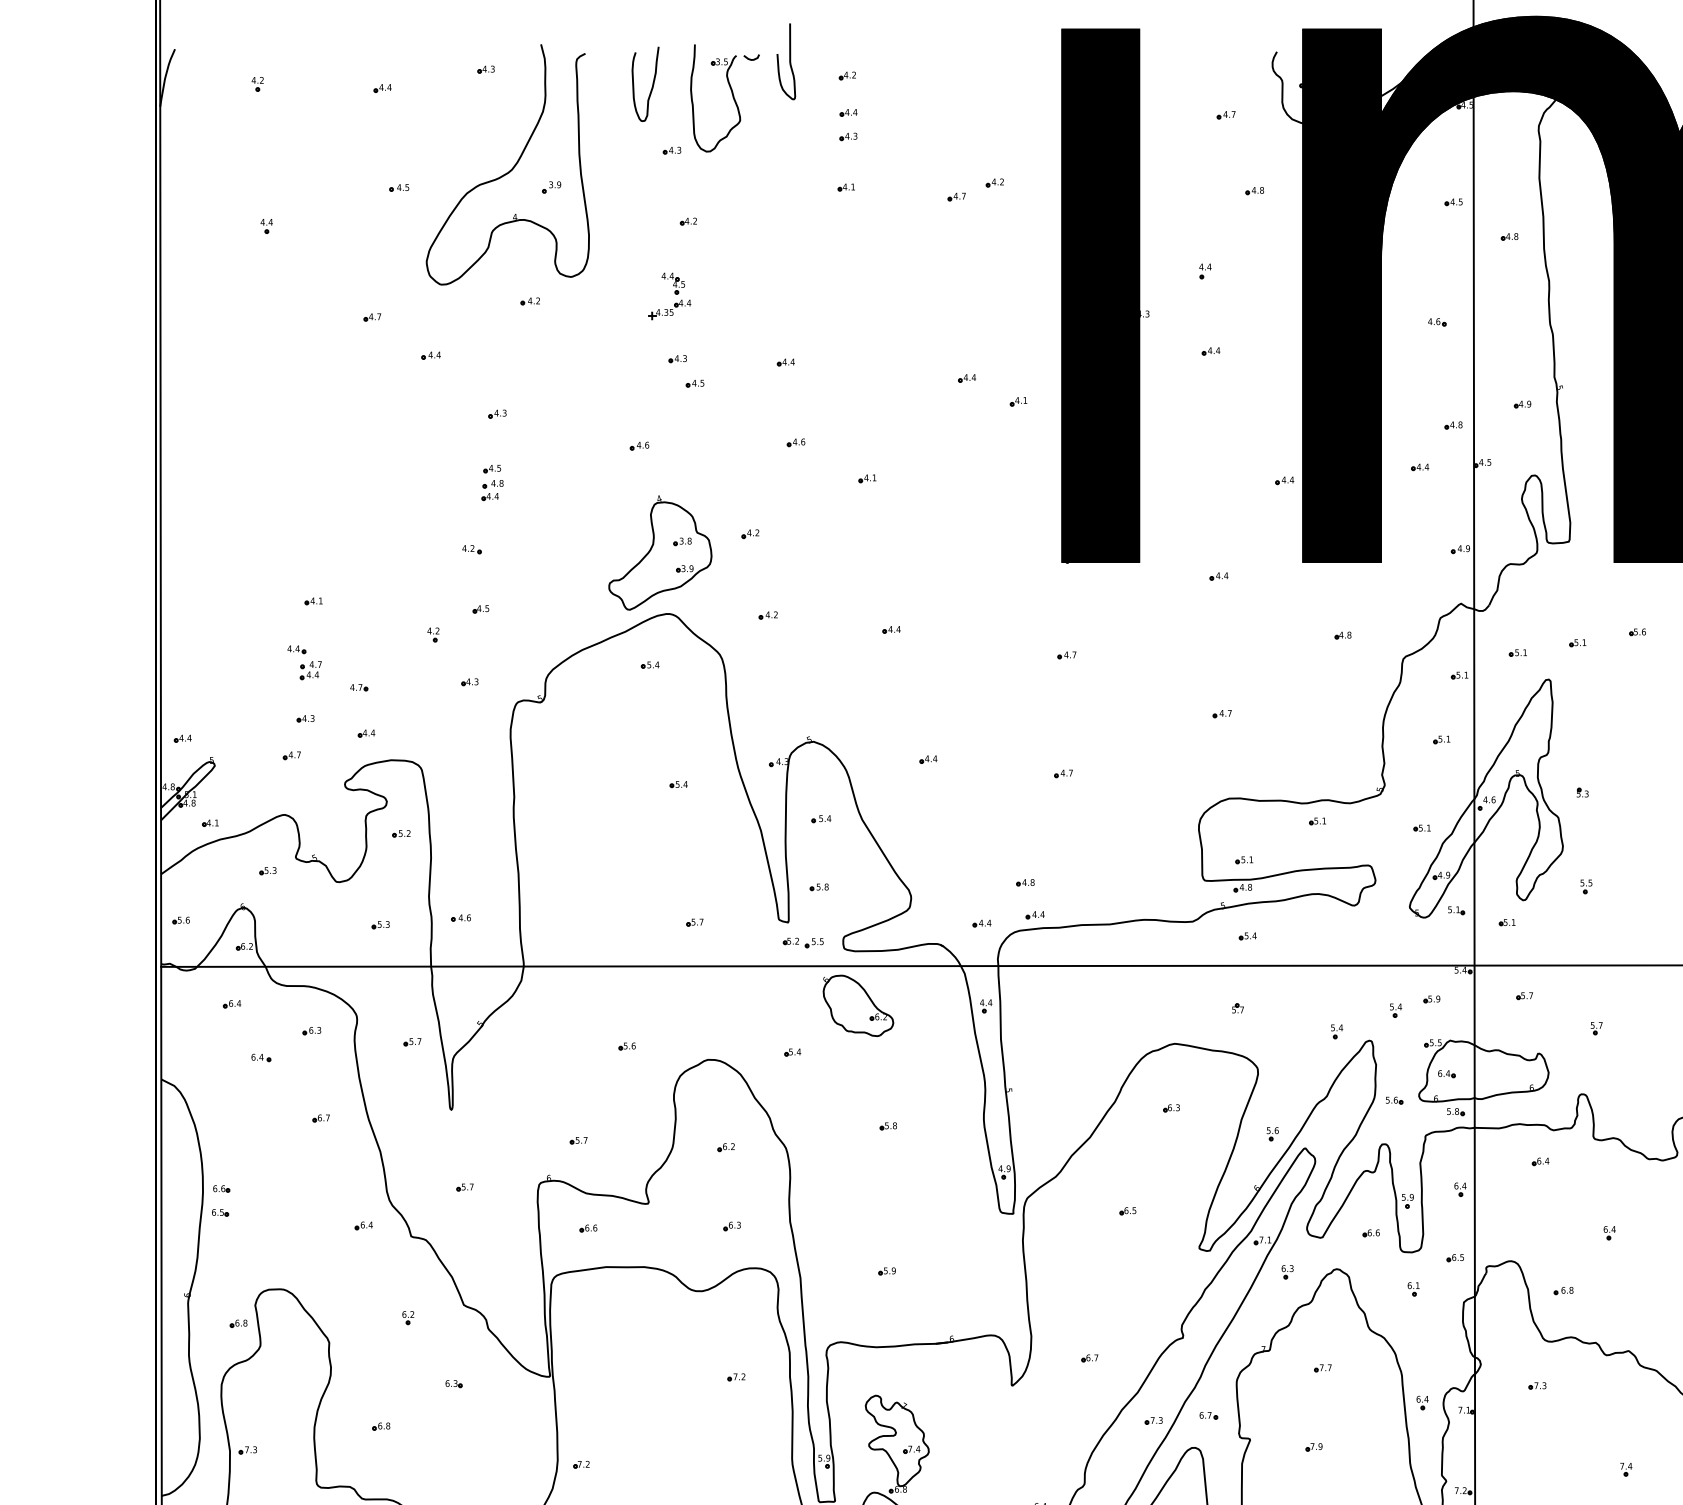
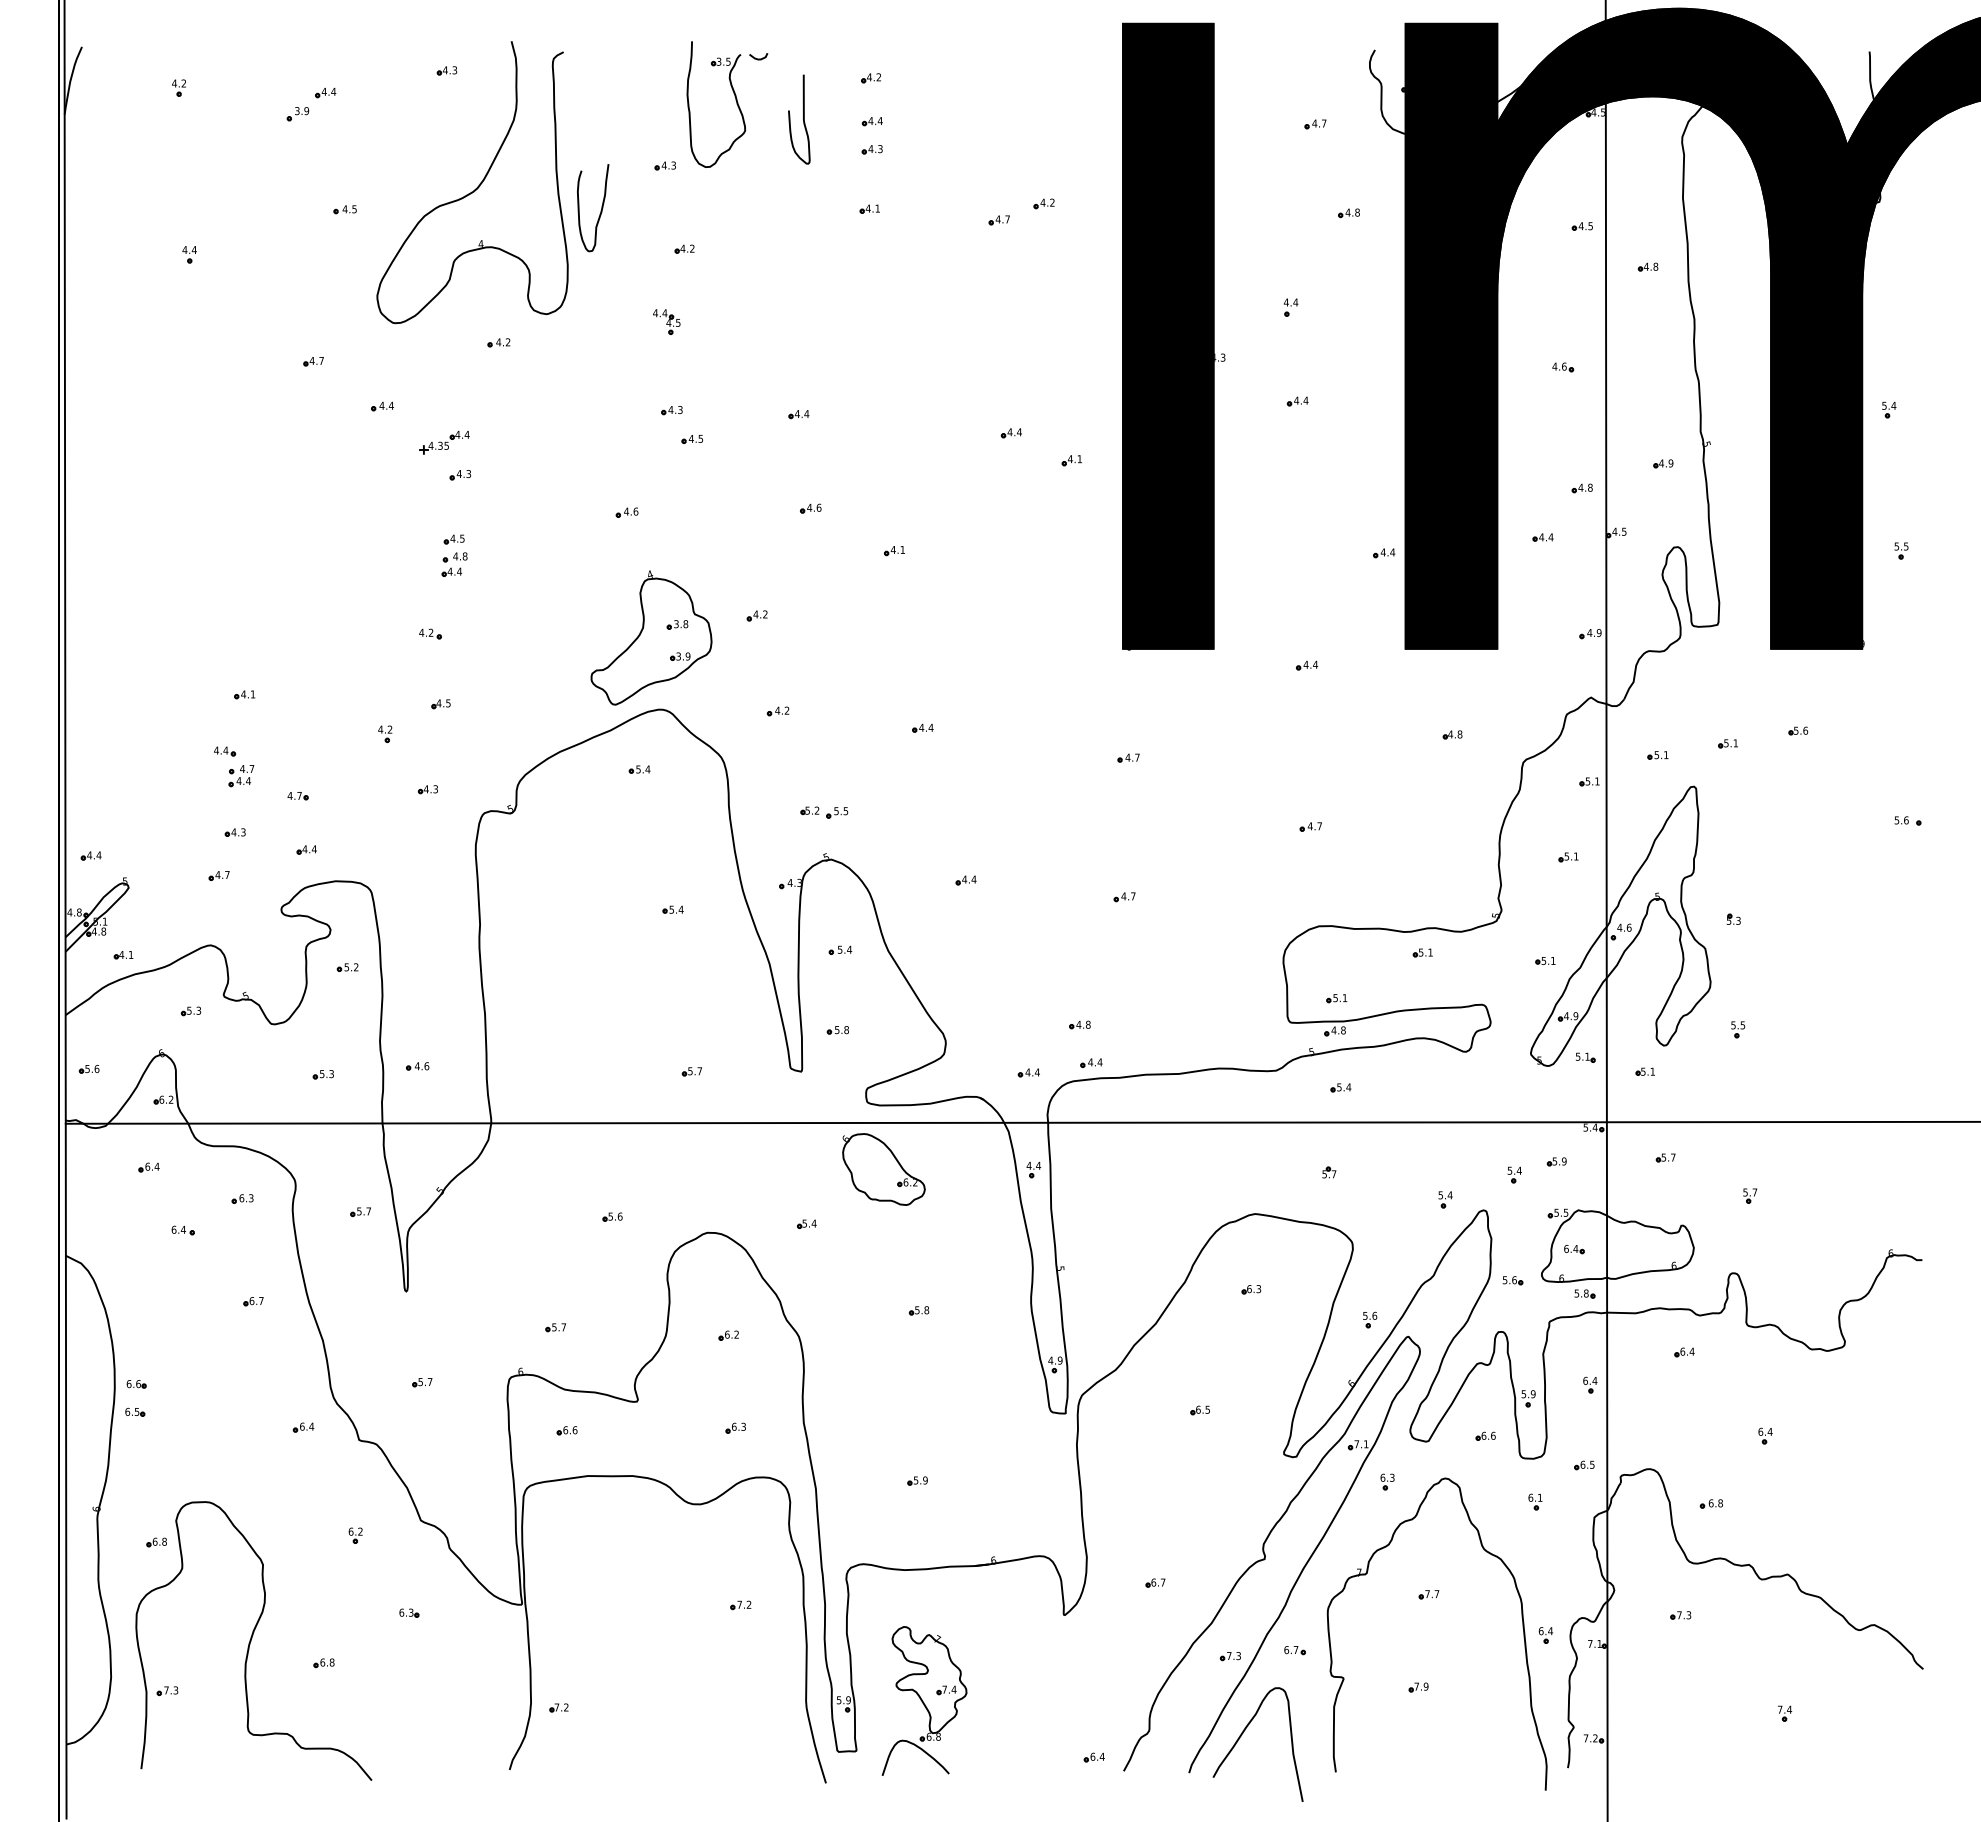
curve: (789, 61) -> (803, 119), moved
curve: (651, 86) -> (600, 210), moved
part: (551, 187) -> (297, 114), moved
part: (669, 309) -> (444, 442), moved
part: (803, 942) -> (824, 812), moved

